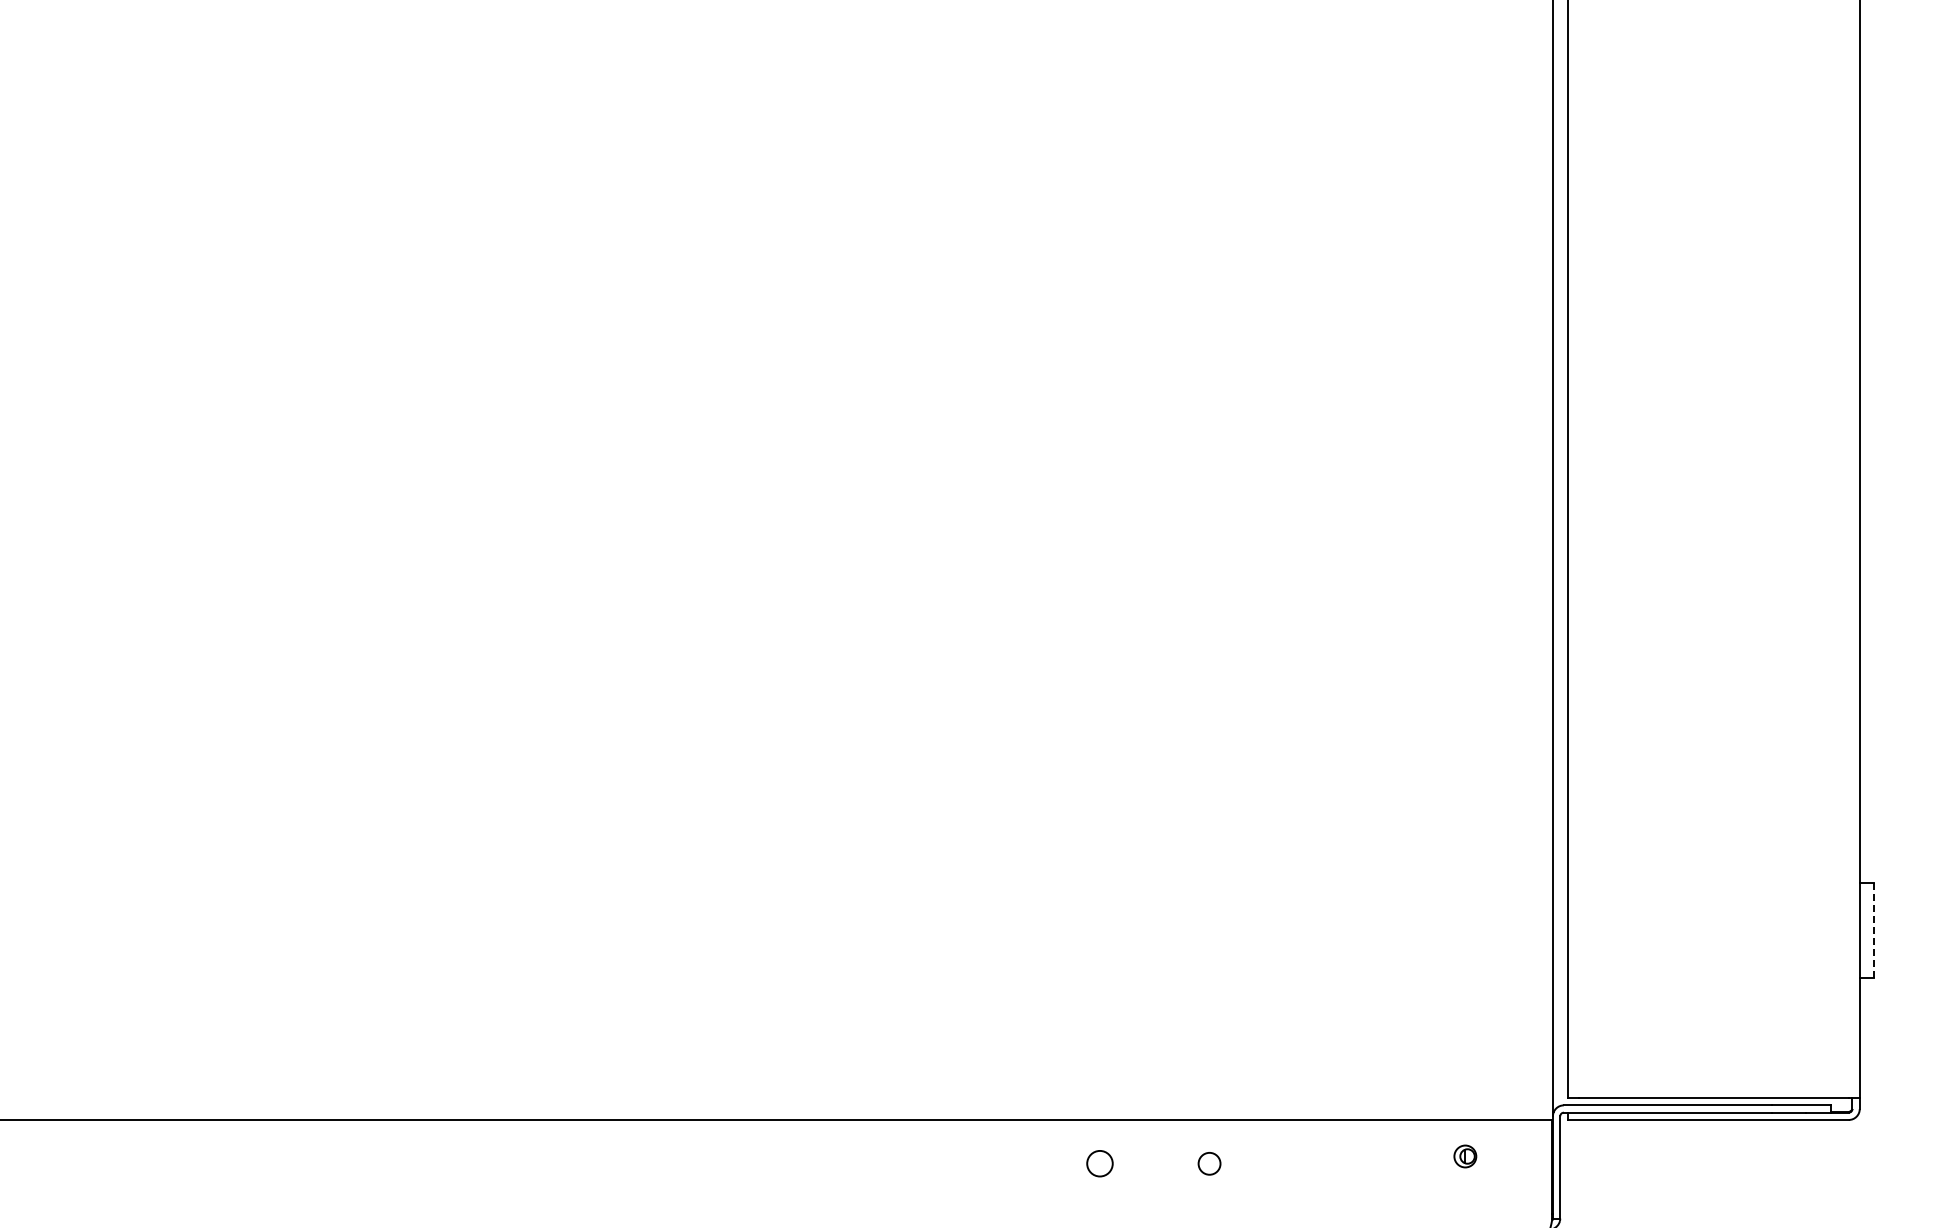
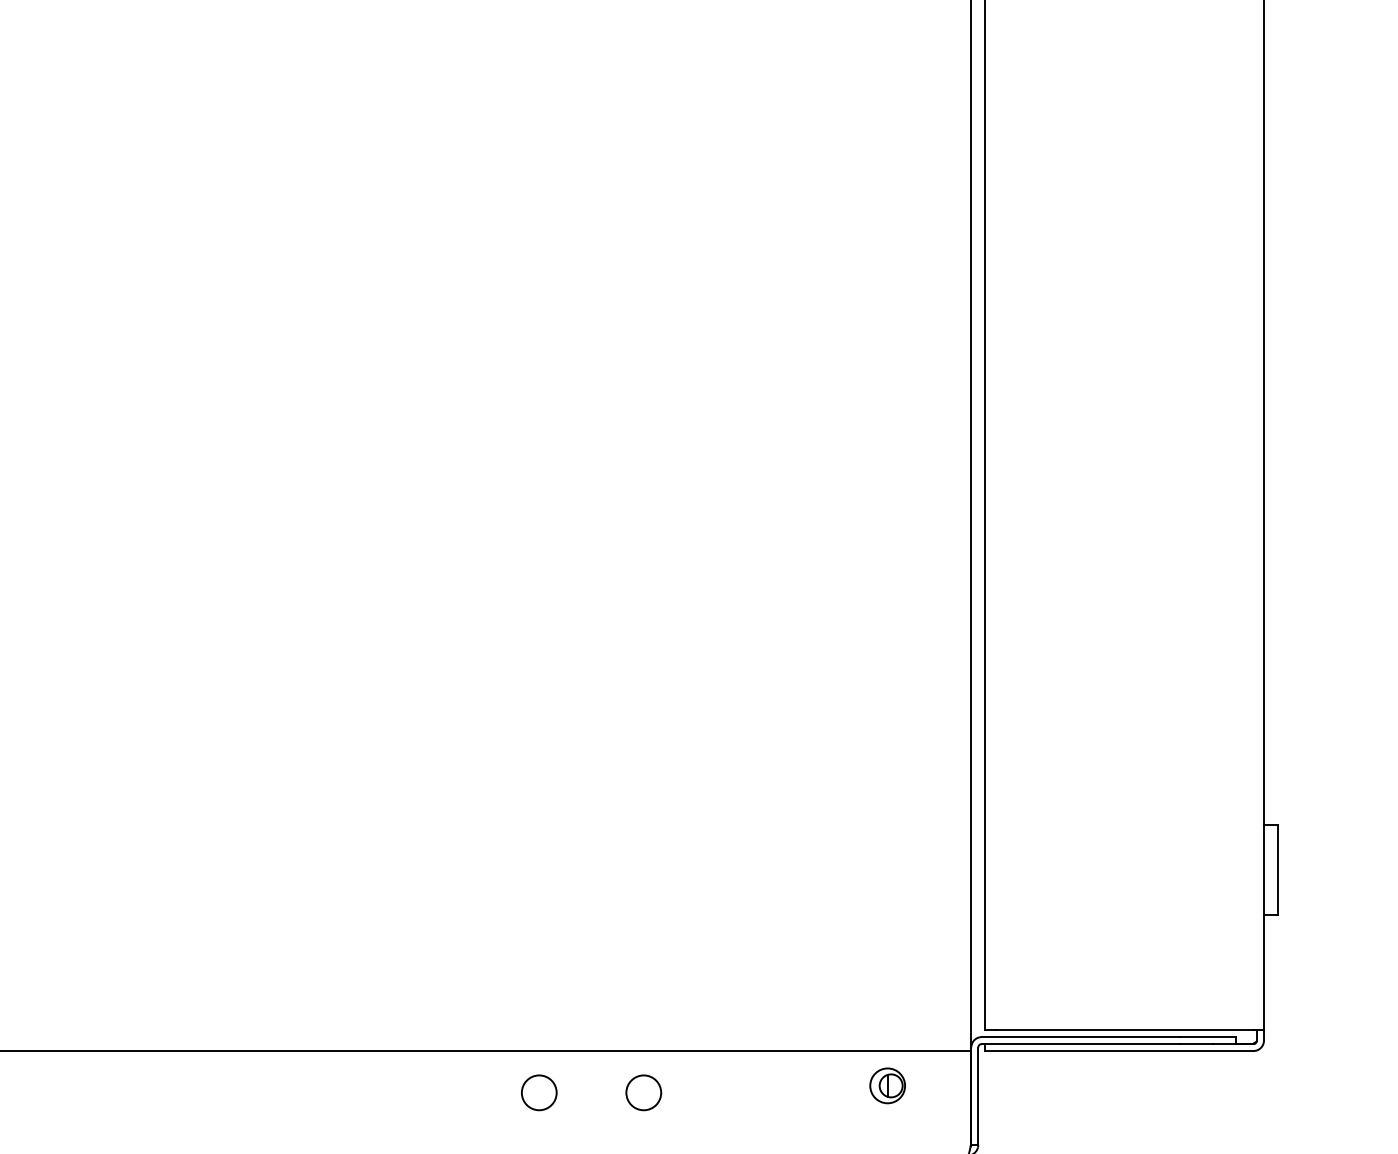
line: (1874, 930) -> (1278, 870), dashed -> solid
part: (1465, 1156) -> (887, 1085), size x1.67
circle: (1099, 1163) -> (538, 1092), size x1.43
circle: (1209, 1163) -> (643, 1092), size x1.67

